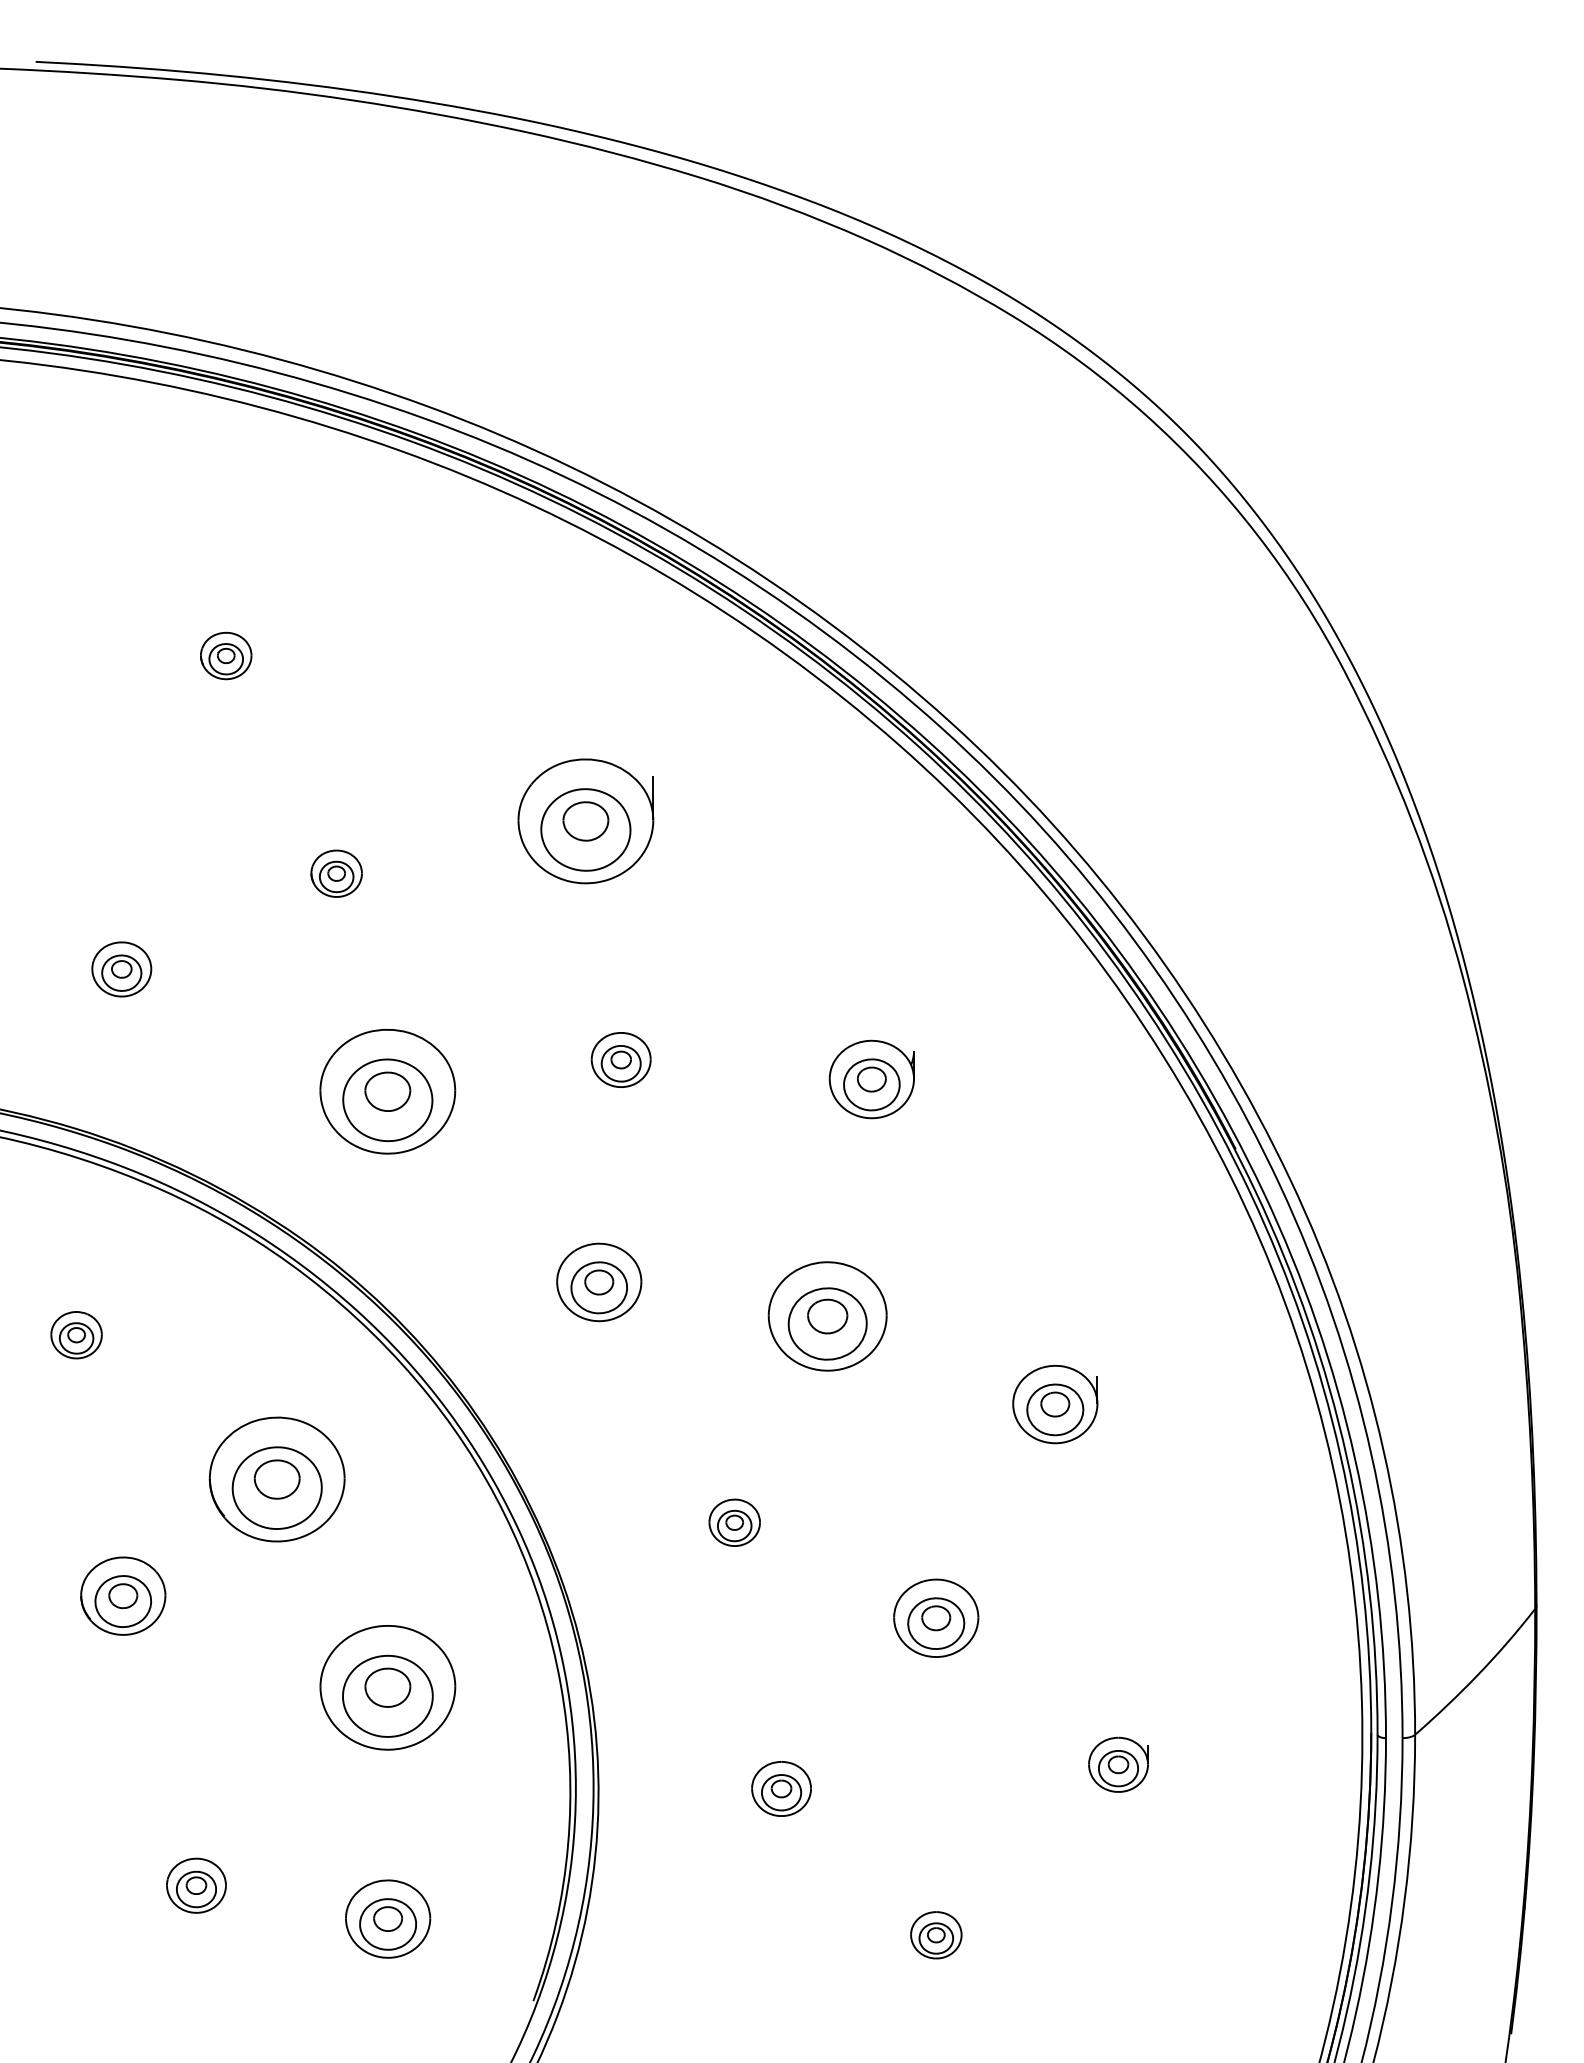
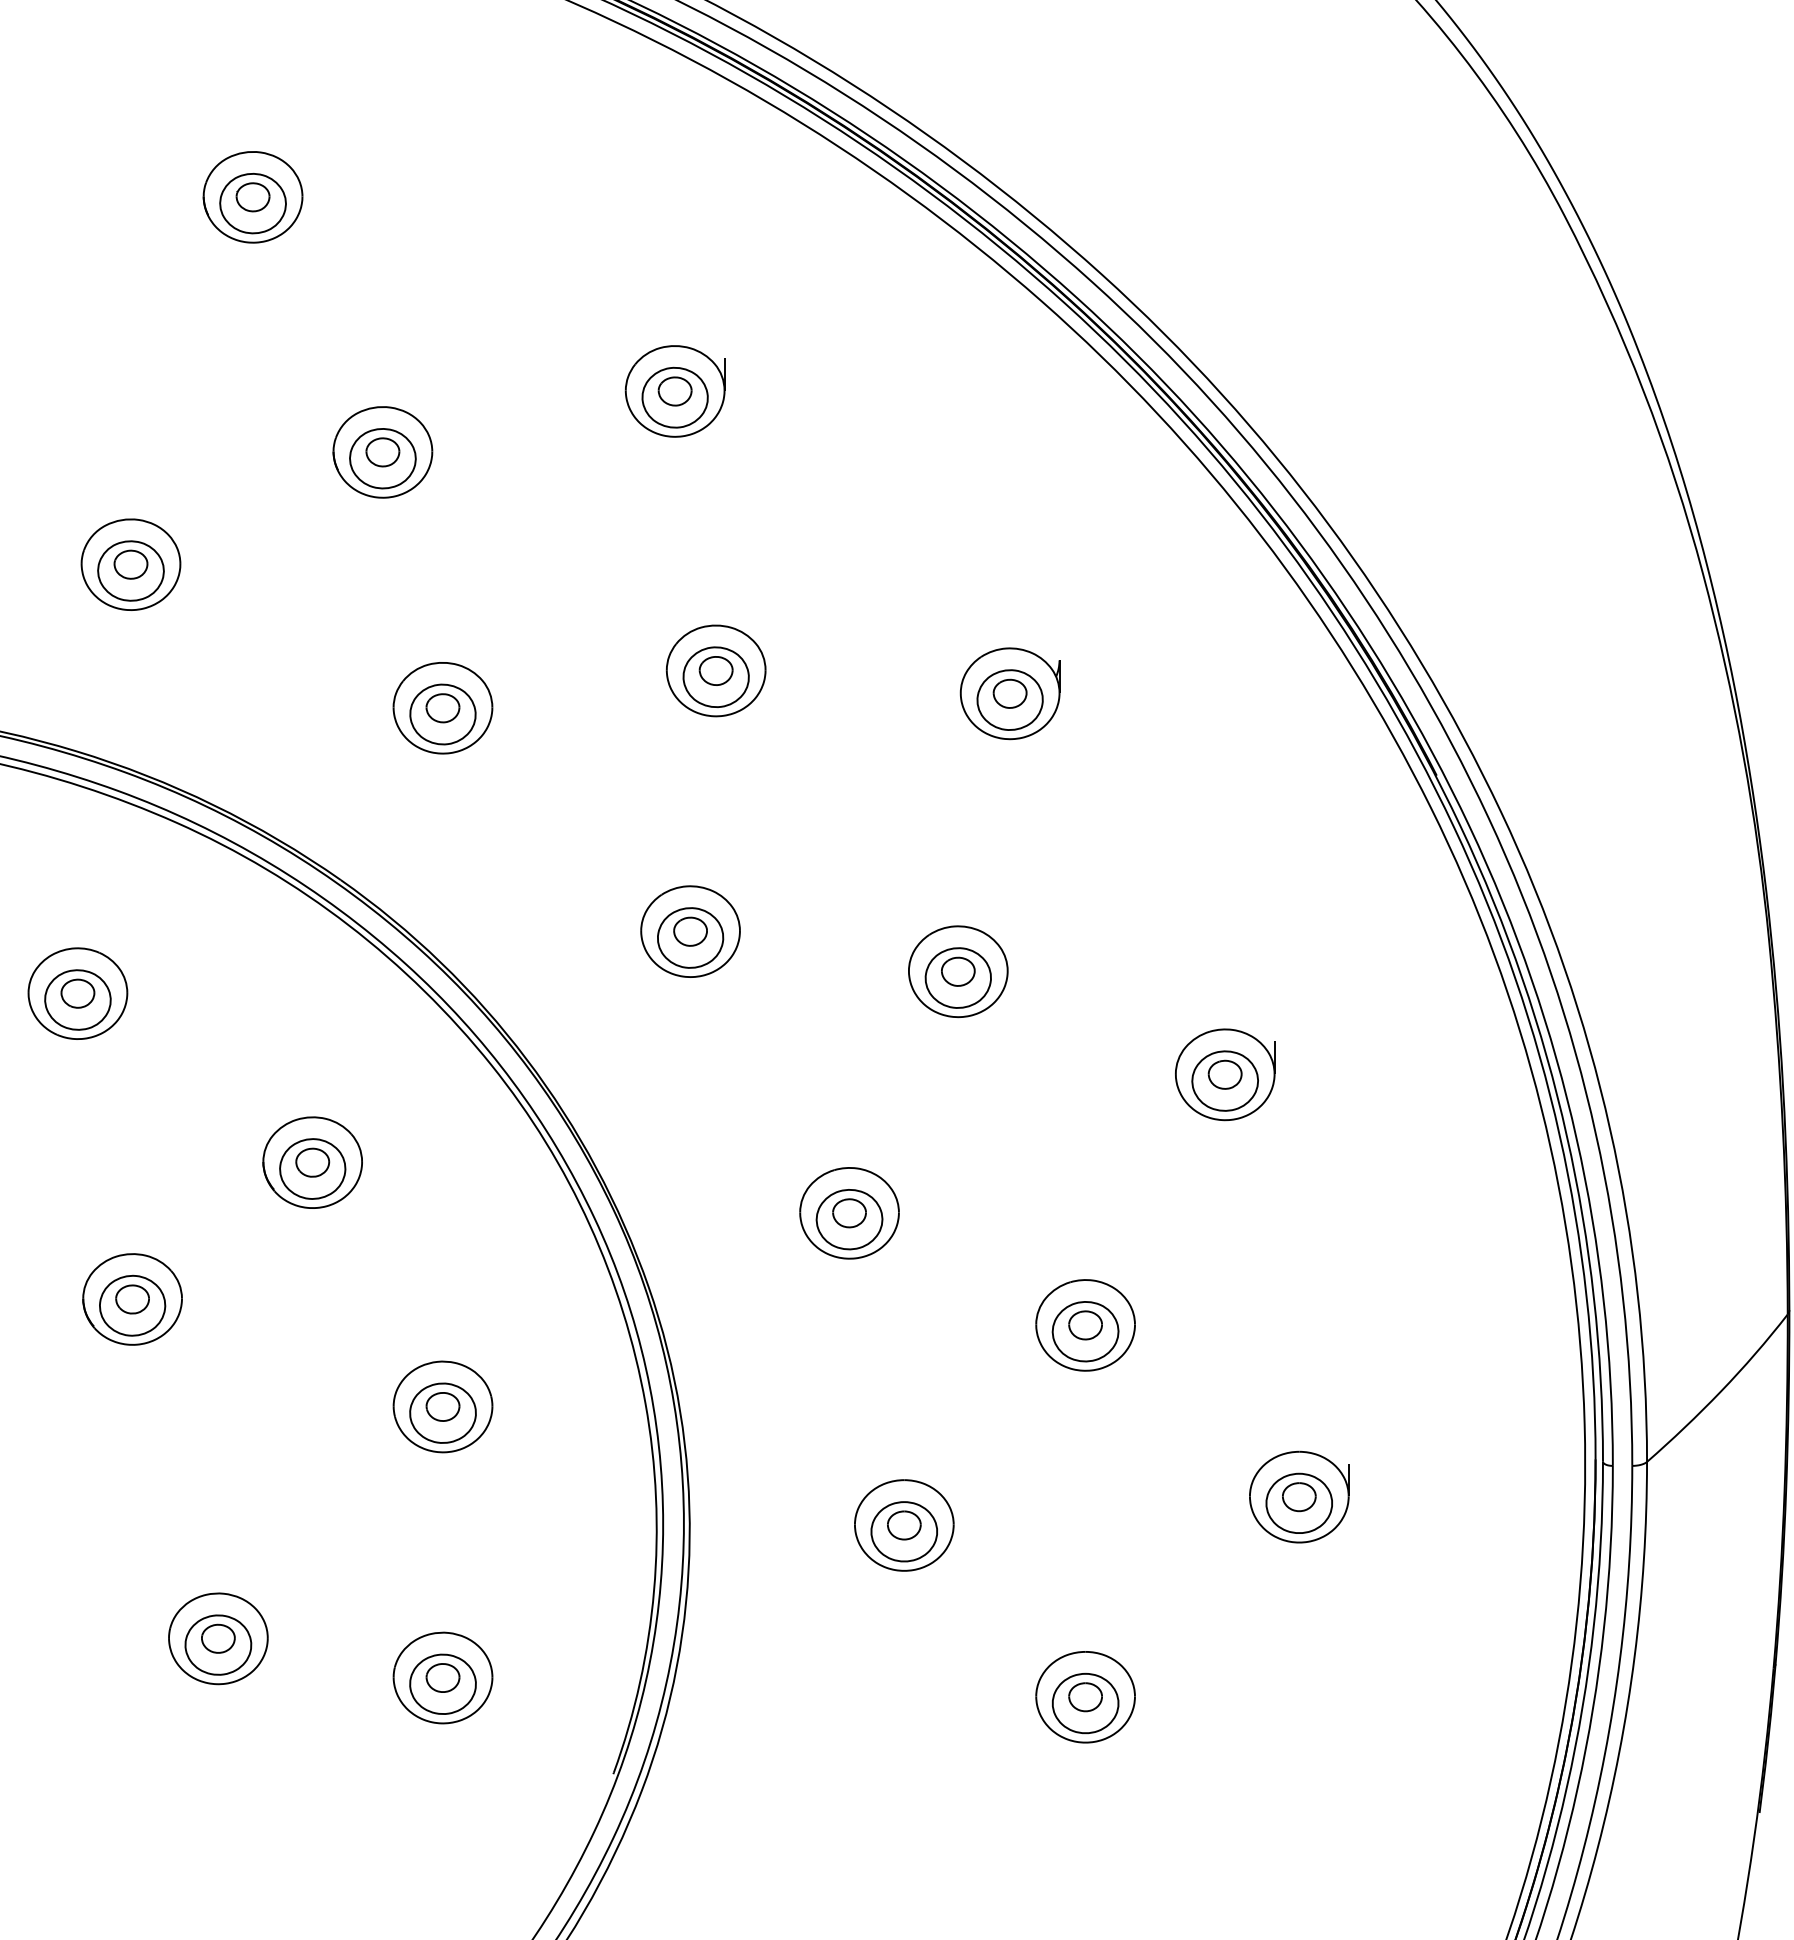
part: (226, 655) -> (253, 196), size x1.67
part: (586, 821) -> (675, 391), size x0.62
part: (336, 873) -> (382, 452), size x1.67
part: (121, 969) -> (130, 564), size x1.43
part: (621, 1059) -> (716, 670), size x1.43
part: (388, 1091) -> (443, 707), size x0.62
part: (827, 1316) -> (958, 971), size x0.71
part: (76, 1334) -> (77, 992), size x1.67
part: (276, 1479) -> (312, 1162), size x0.62
part: (734, 1522) -> (849, 1213), size x1.67
part: (388, 1687) -> (443, 1406), size x0.62
part: (1118, 1764) -> (1299, 1496), size x1.43
part: (781, 1788) -> (904, 1524), size x1.43
part: (196, 1885) -> (218, 1638), size x1.43
part: (936, 1934) -> (1085, 1696), size x1.67

